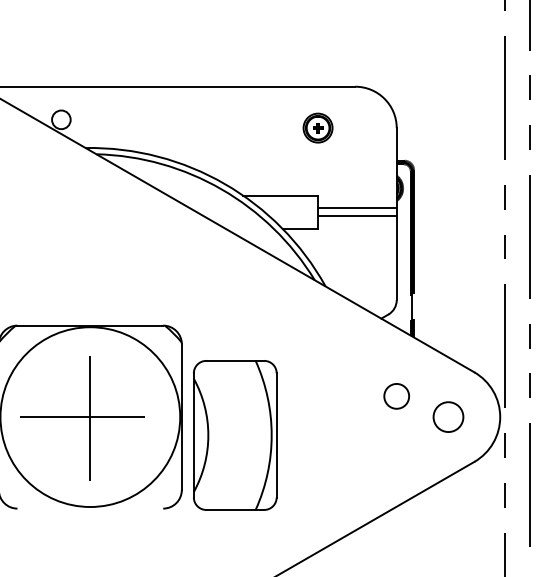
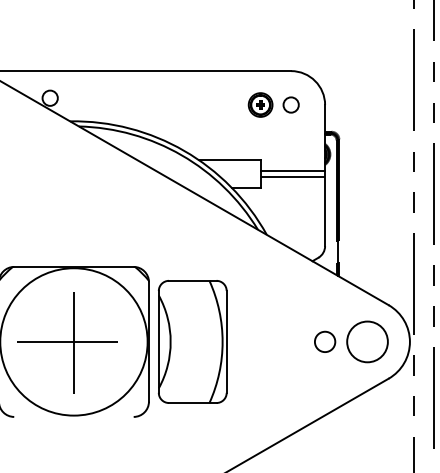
circle: (354, 127) -> (290, 104), added
circle: (397, 395) -> (325, 341), moved
circle: (448, 416) -> (367, 341), size x1.67
part: (234, 434) -> (192, 341), moved

